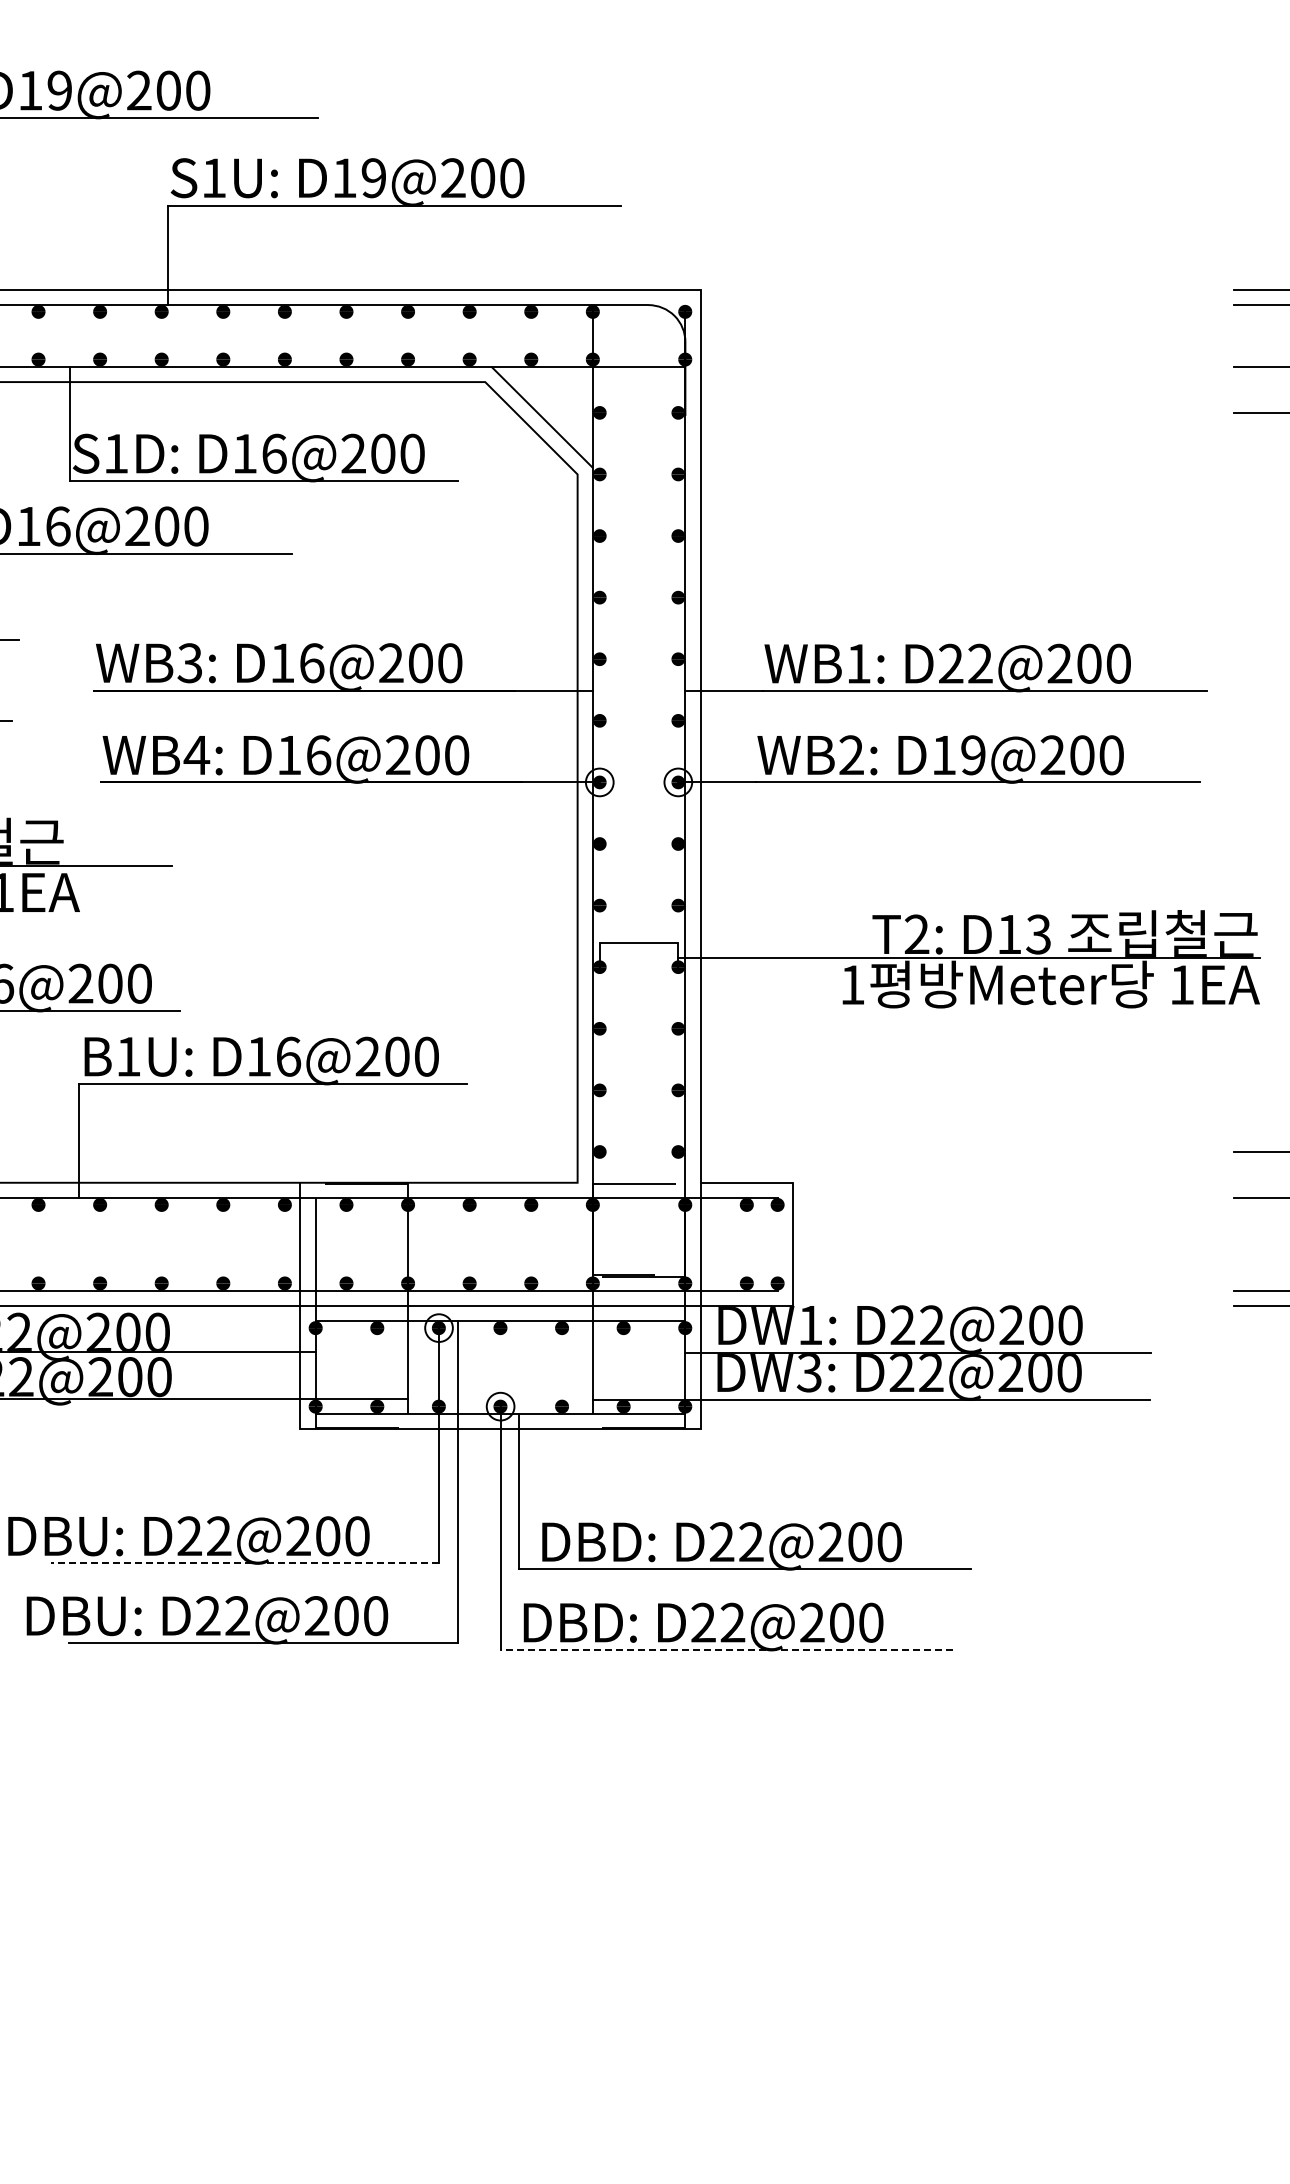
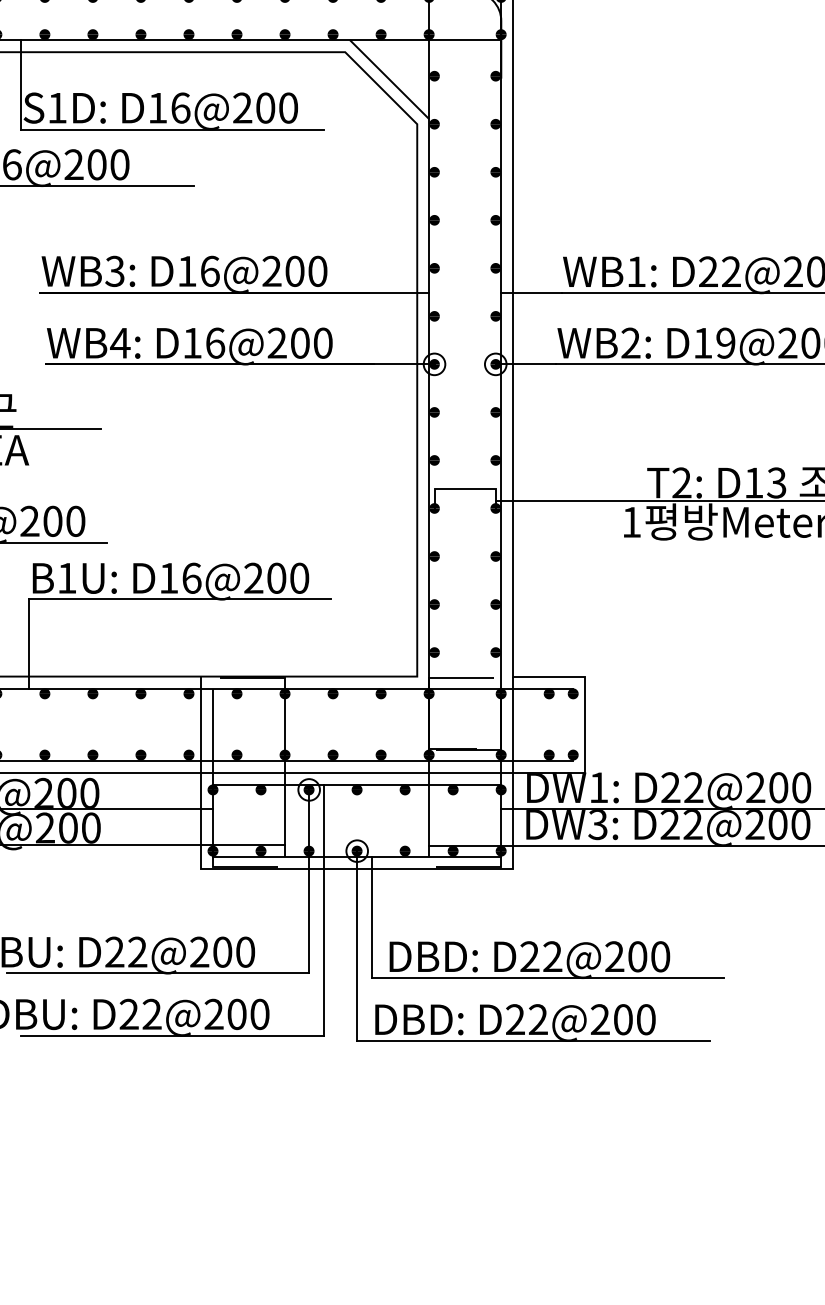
line: (244, 1563) -> (157, 973), dashed -> solid
line: (726, 1649) -> (533, 1040), dashed -> solid

